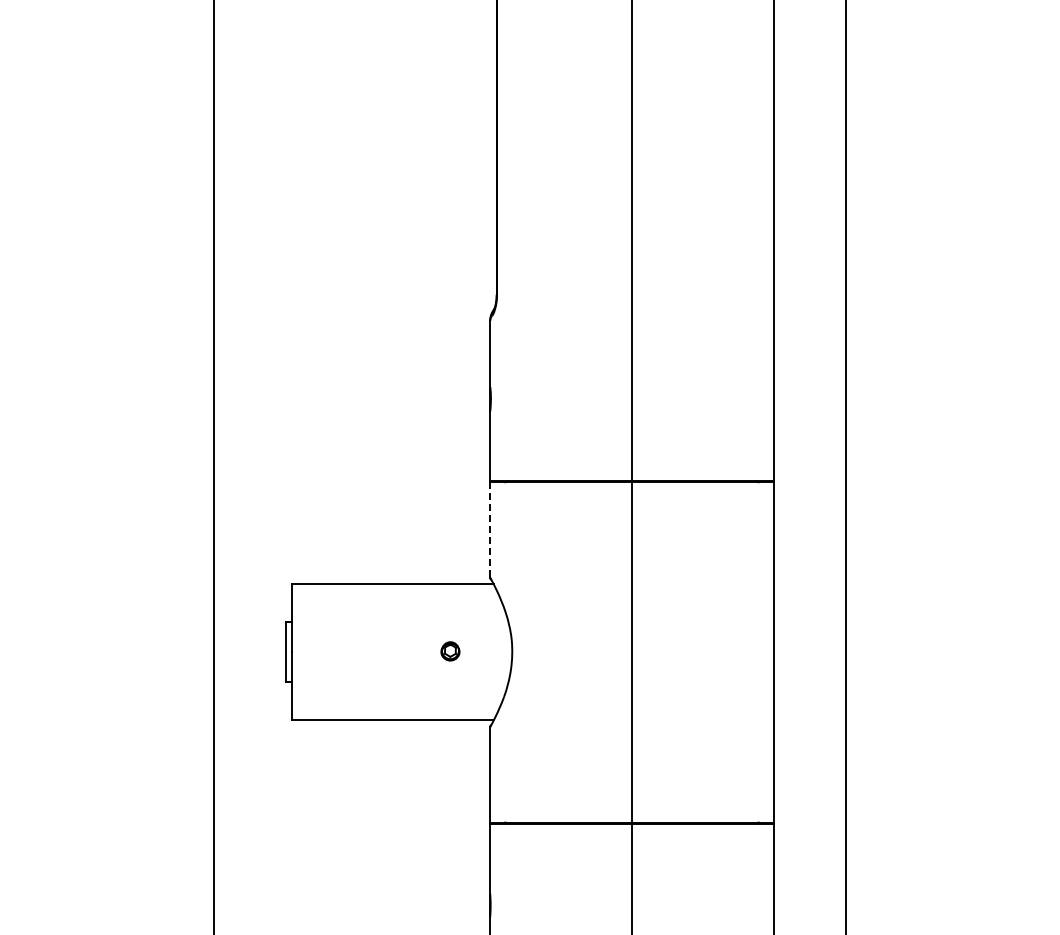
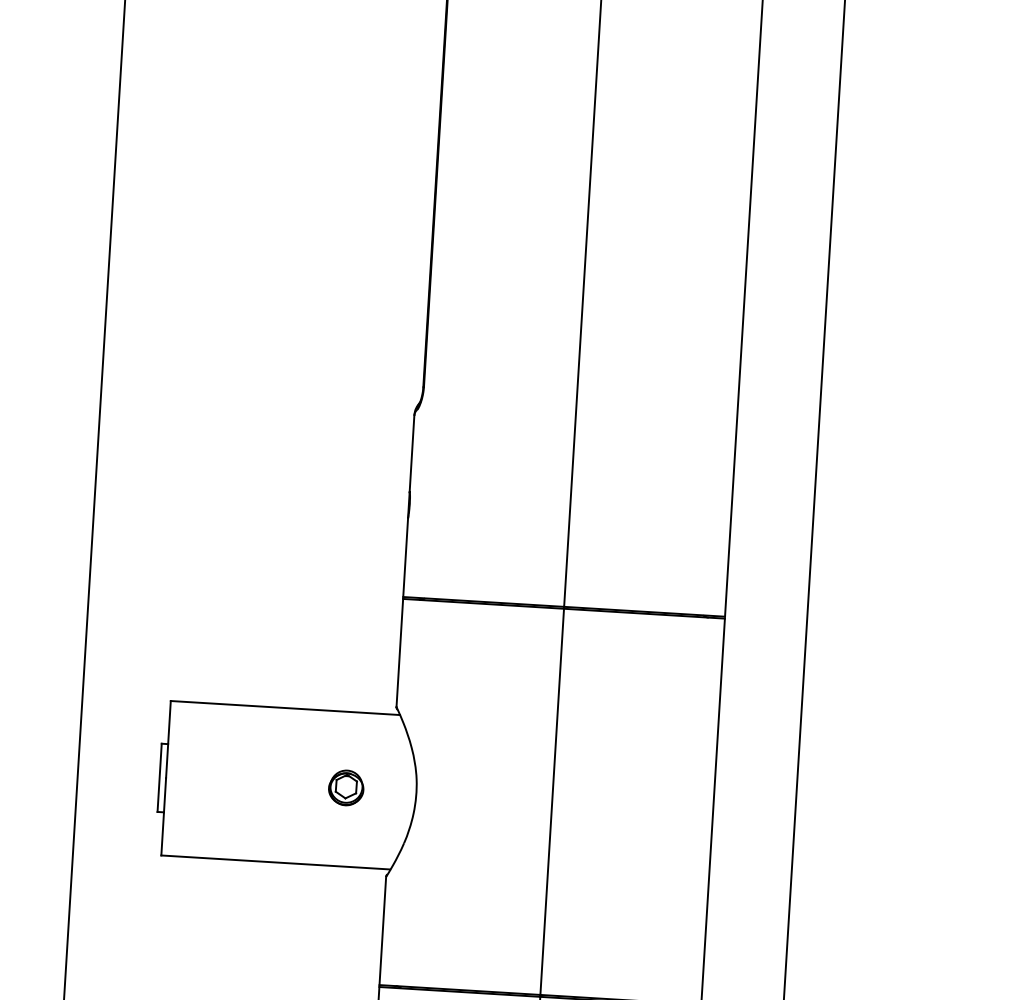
line: (490, 529) -> (400, 652), dashed -> solid
part: (450, 651) -> (346, 788), size x1.67

